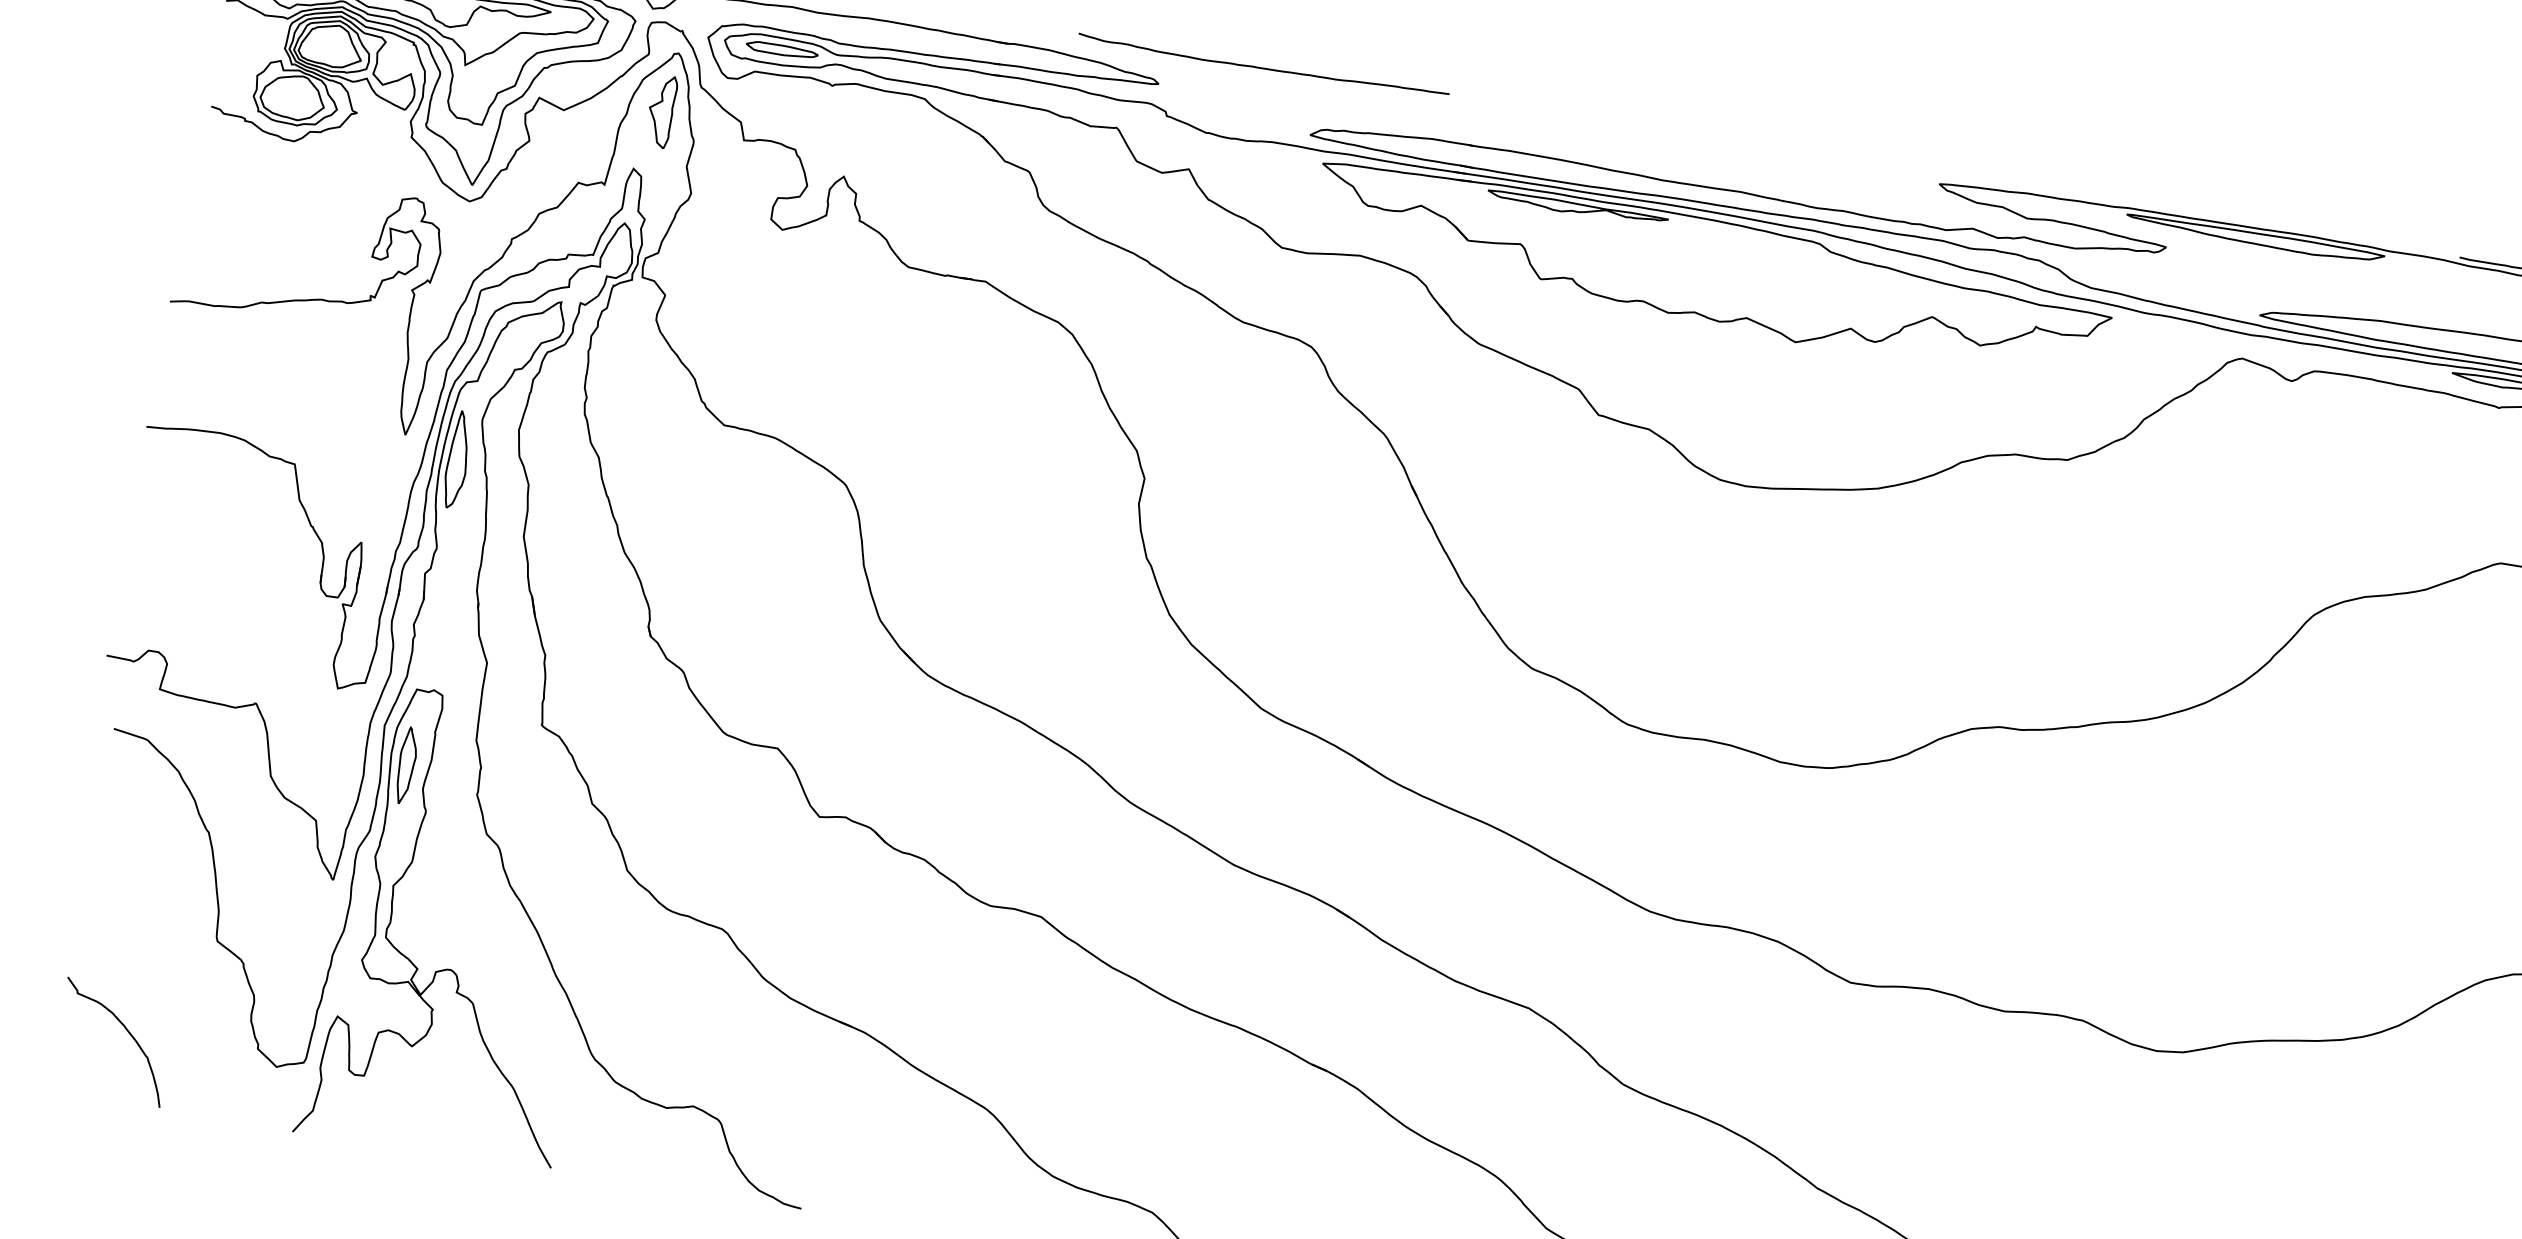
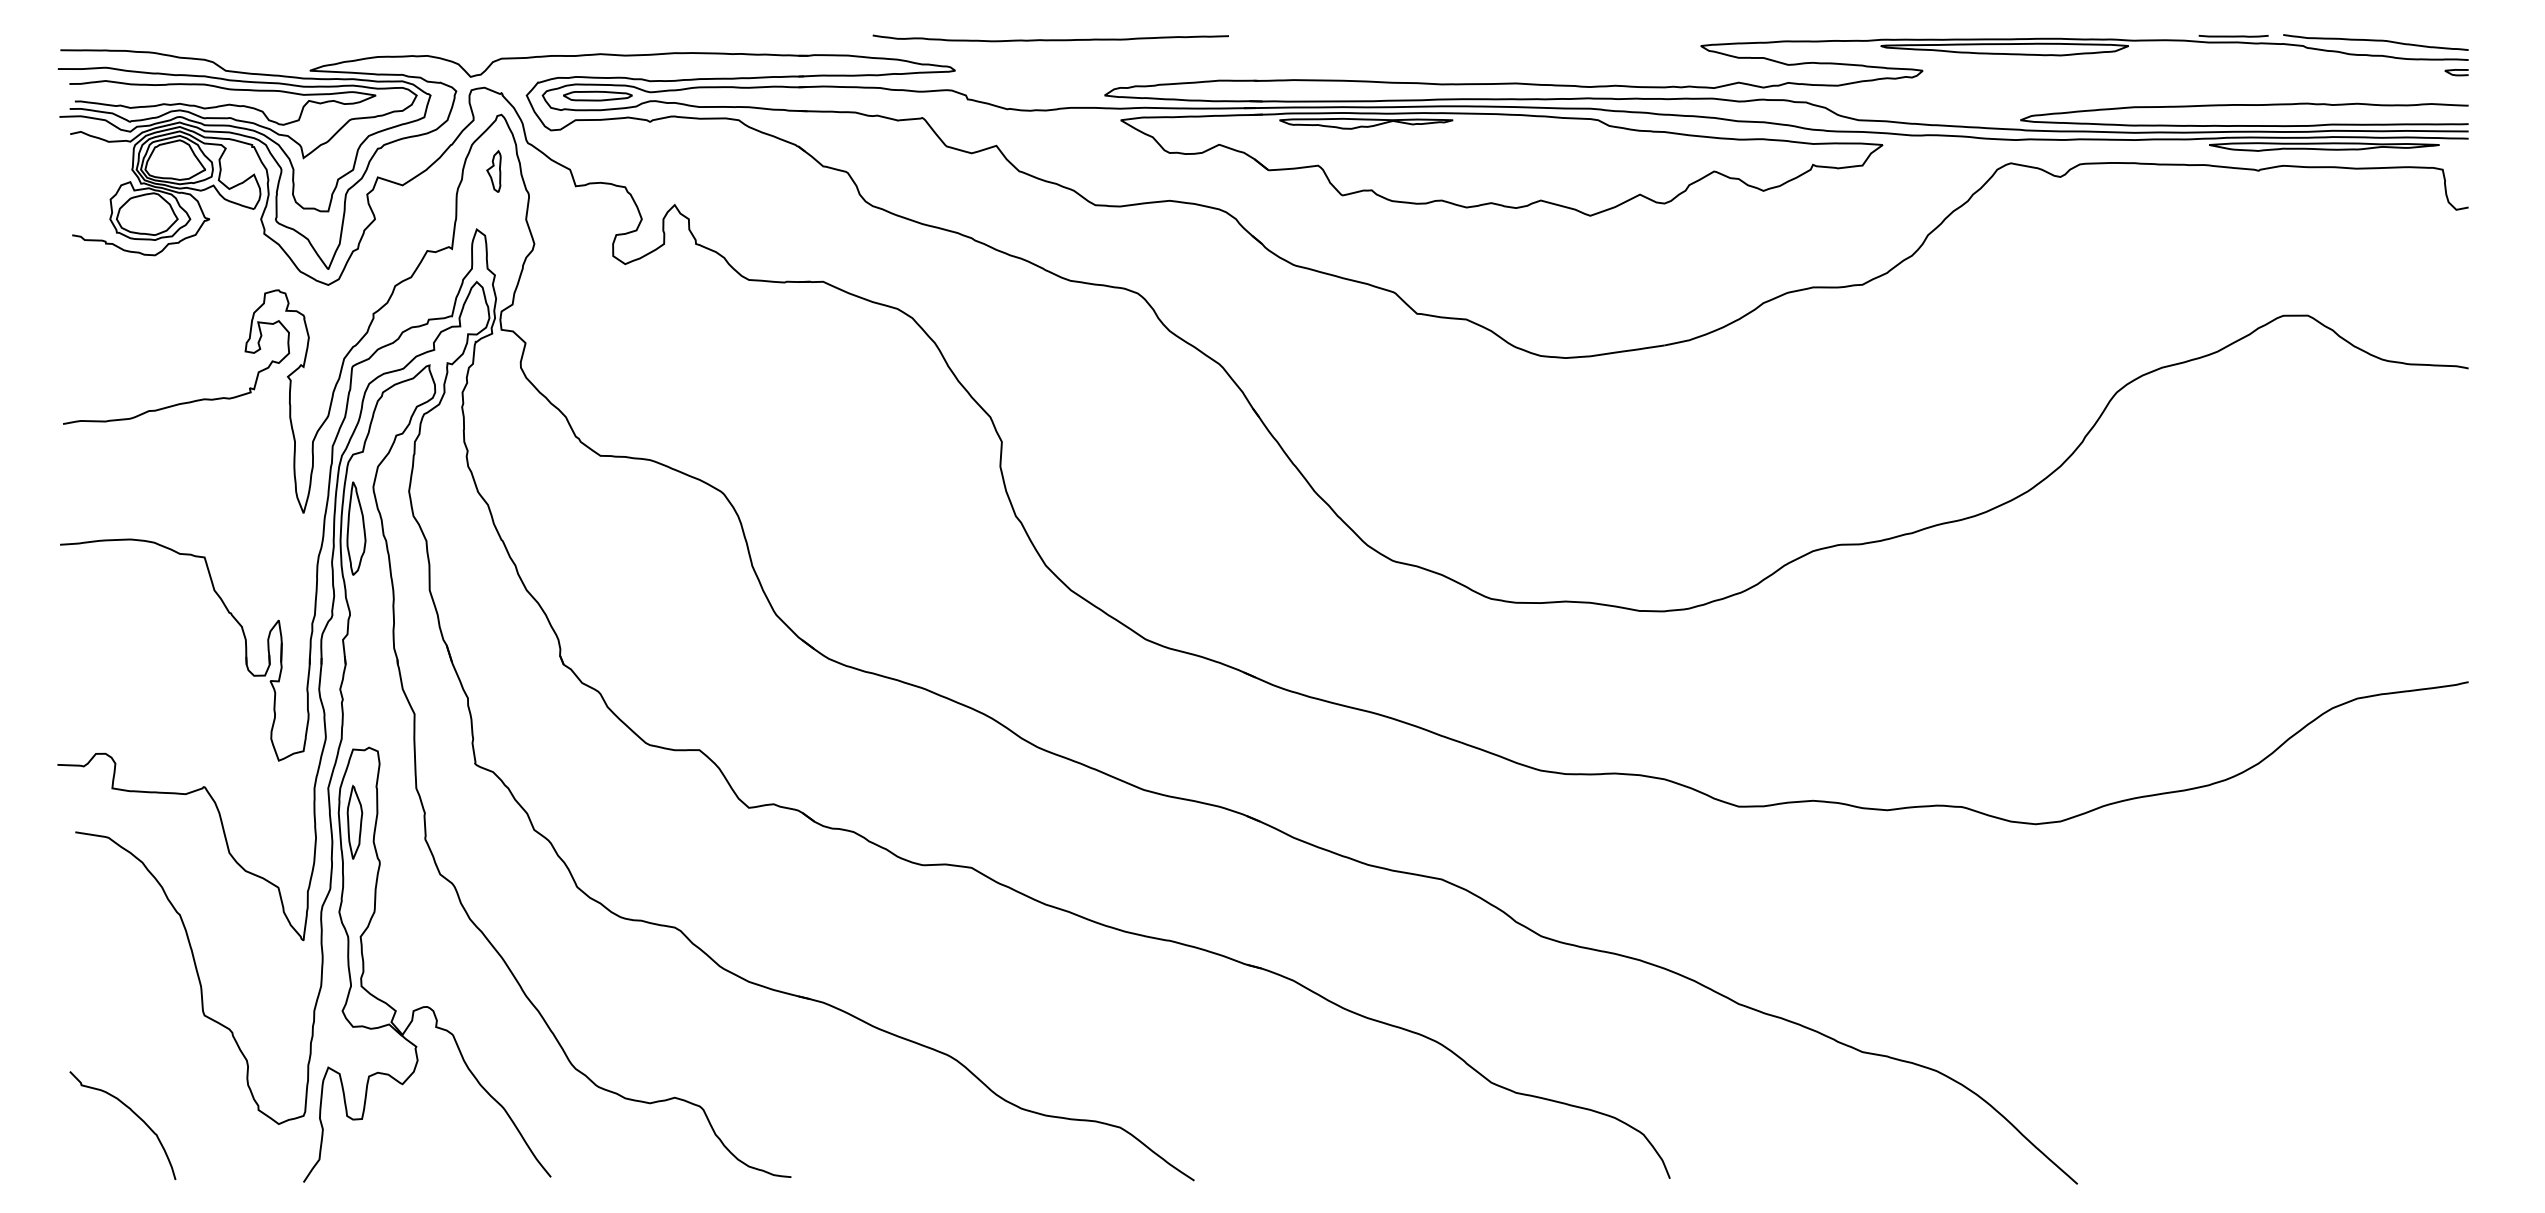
part: (660, 111) -> (493, 171), size x0.6

